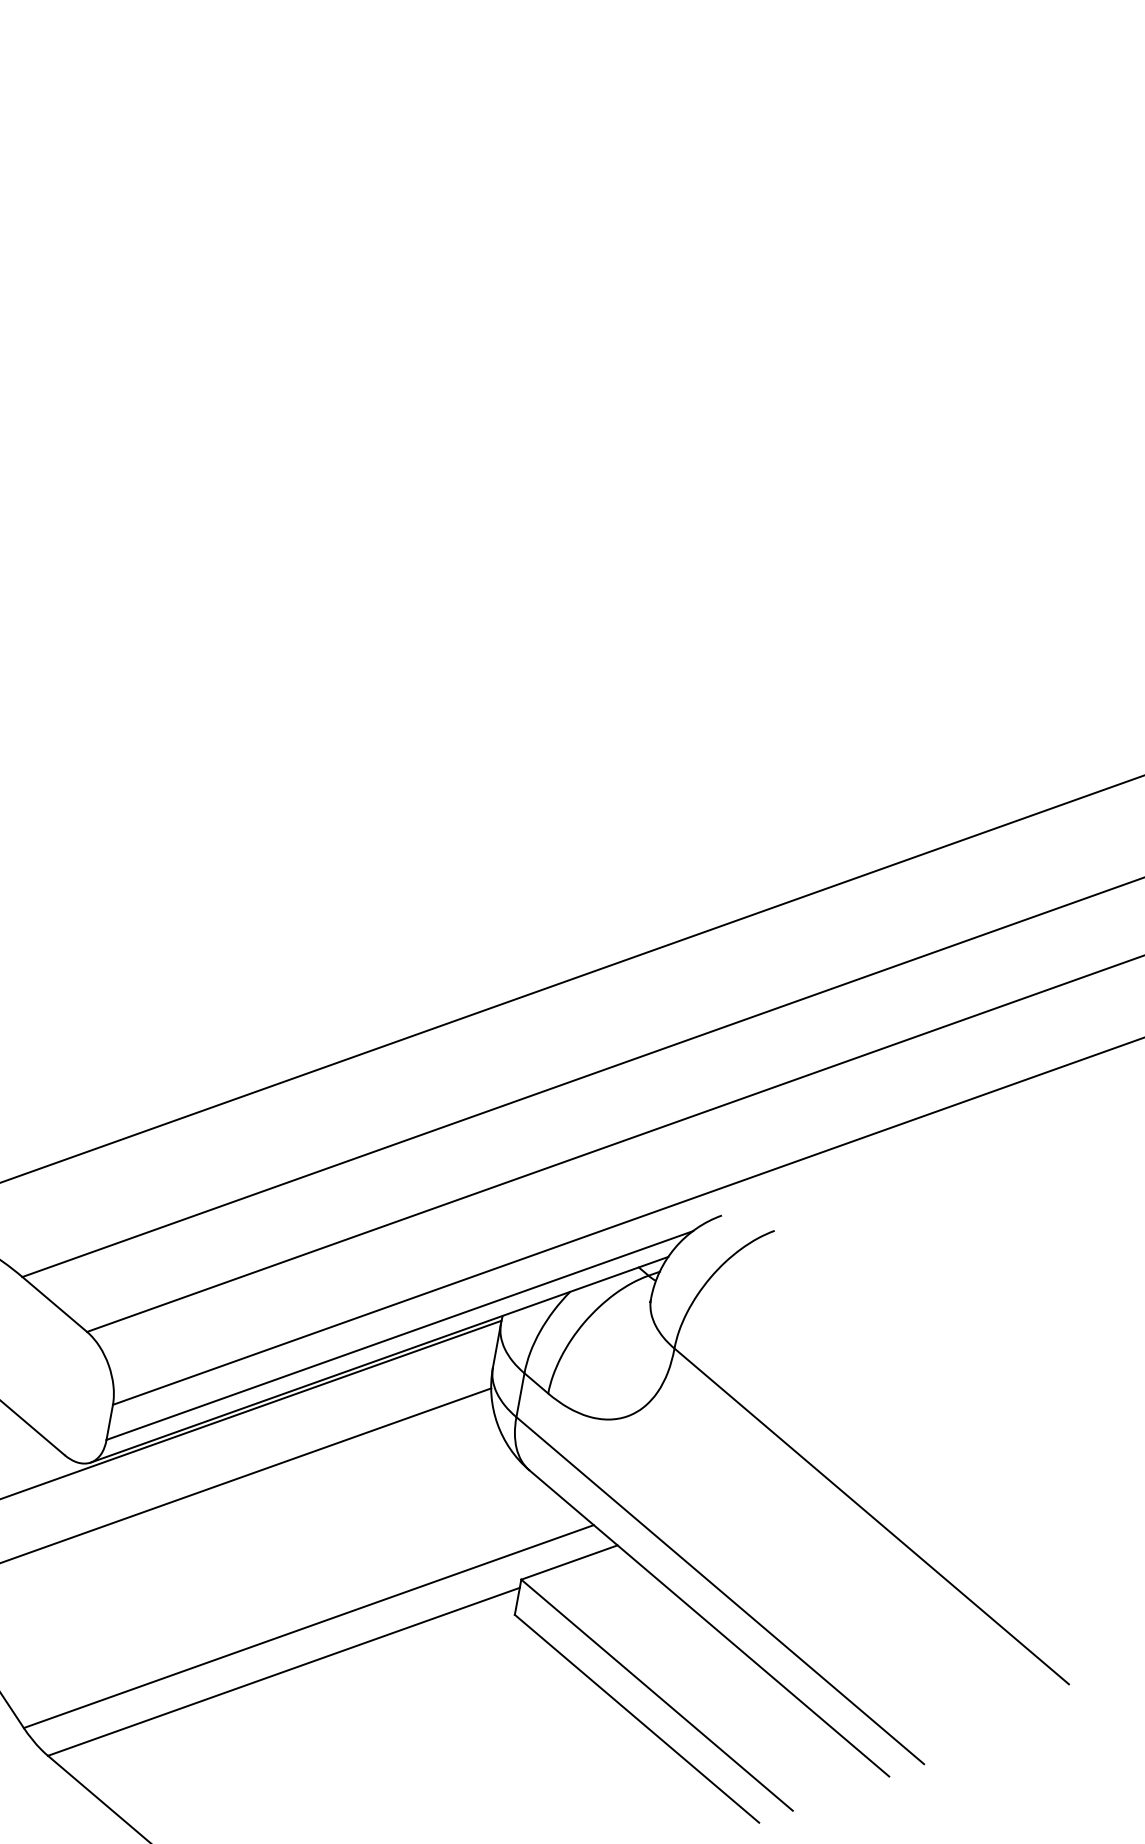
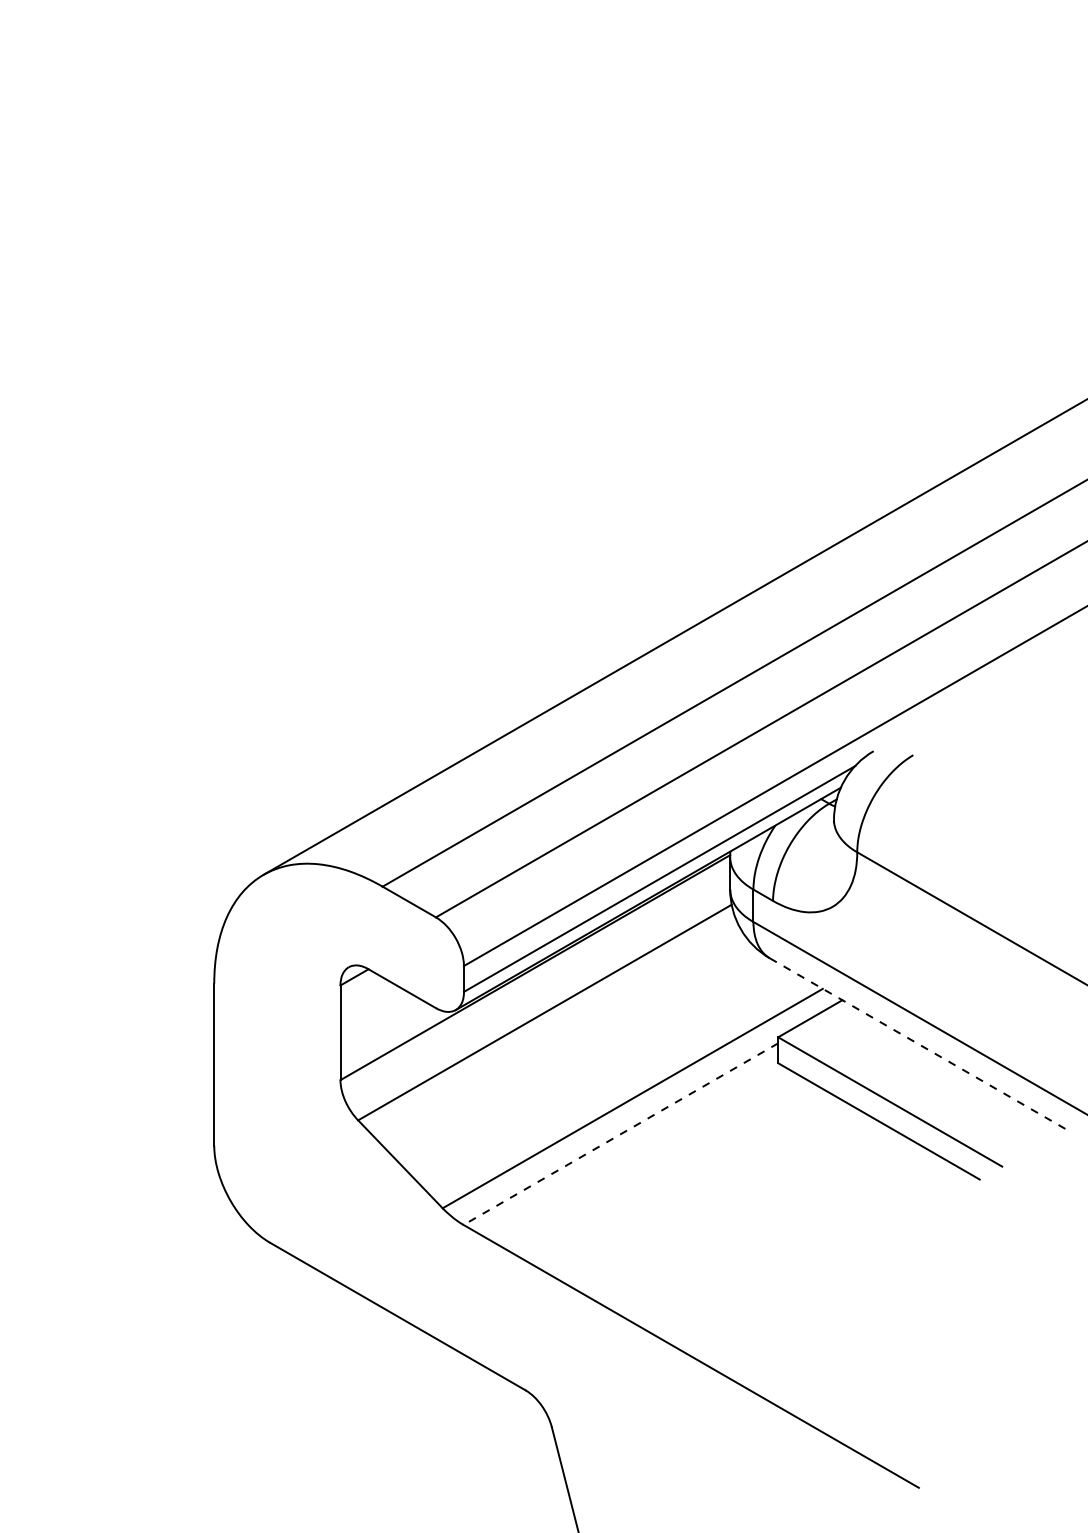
line: (709, 1624) -> (918, 1044), solid -> dashed
line: (283, 1672) -> (620, 1134), solid -> dashed

